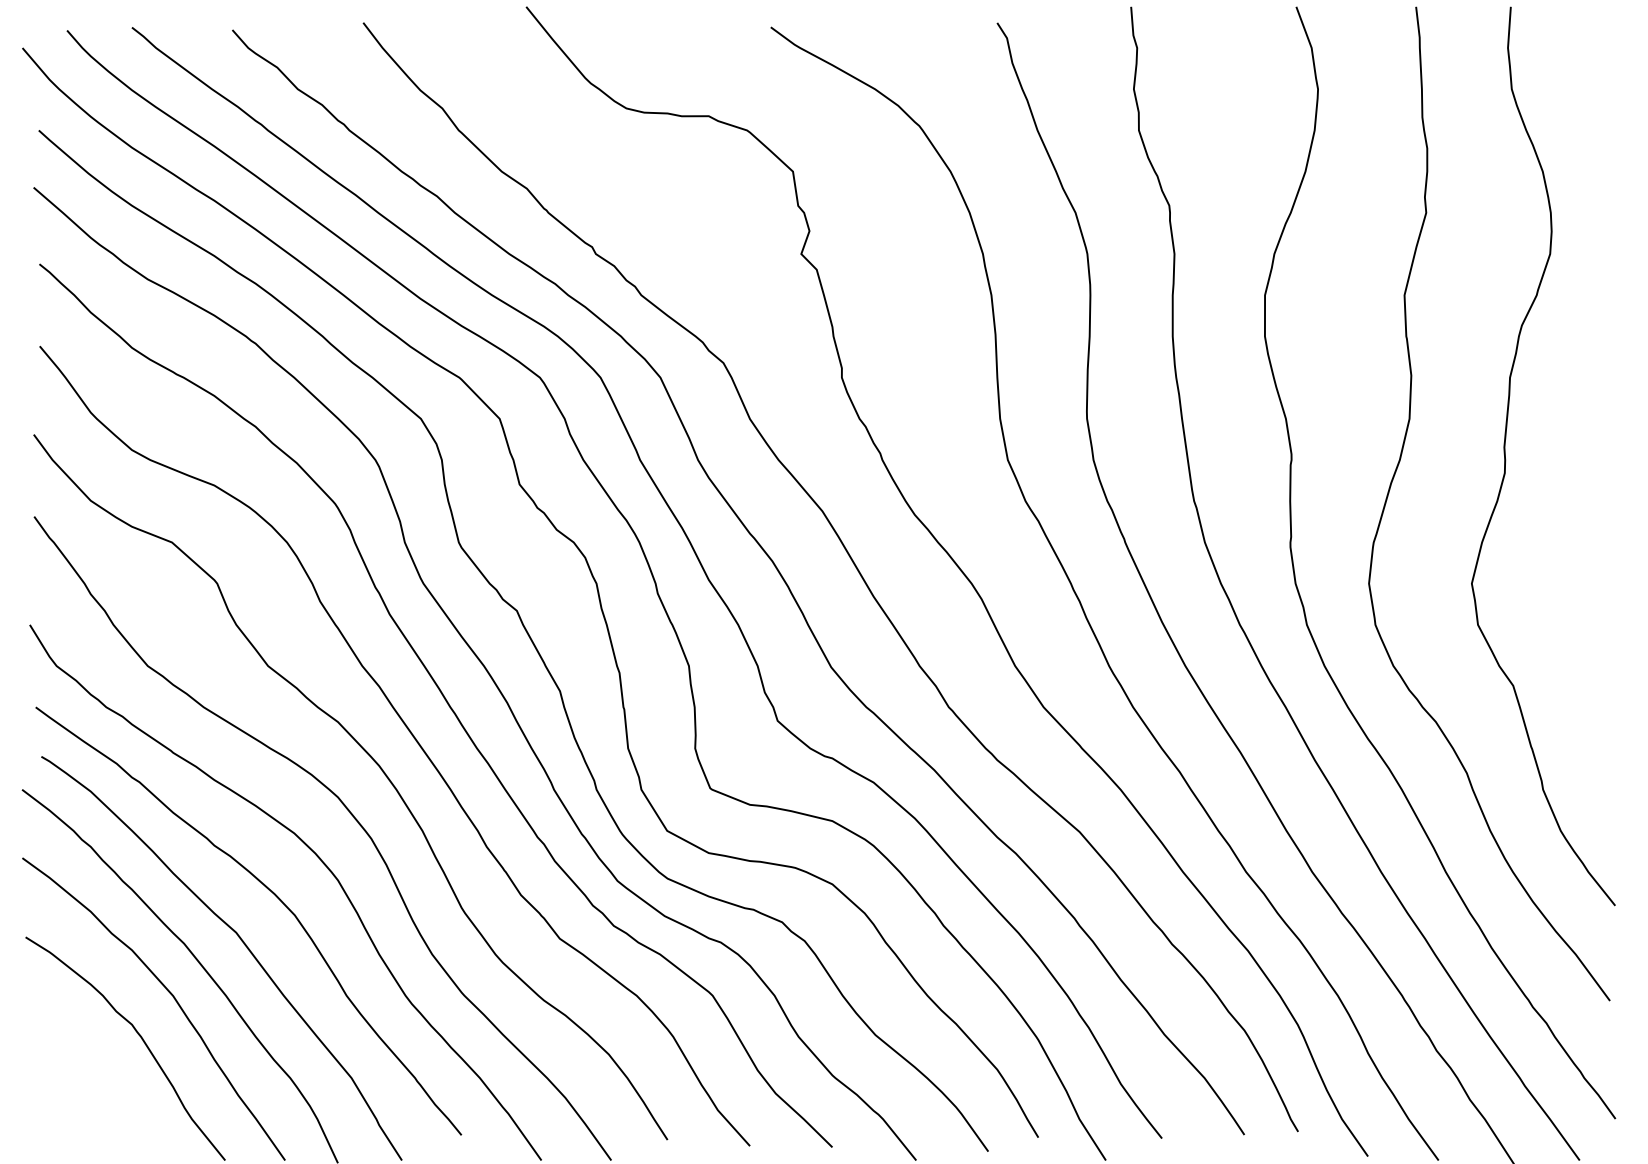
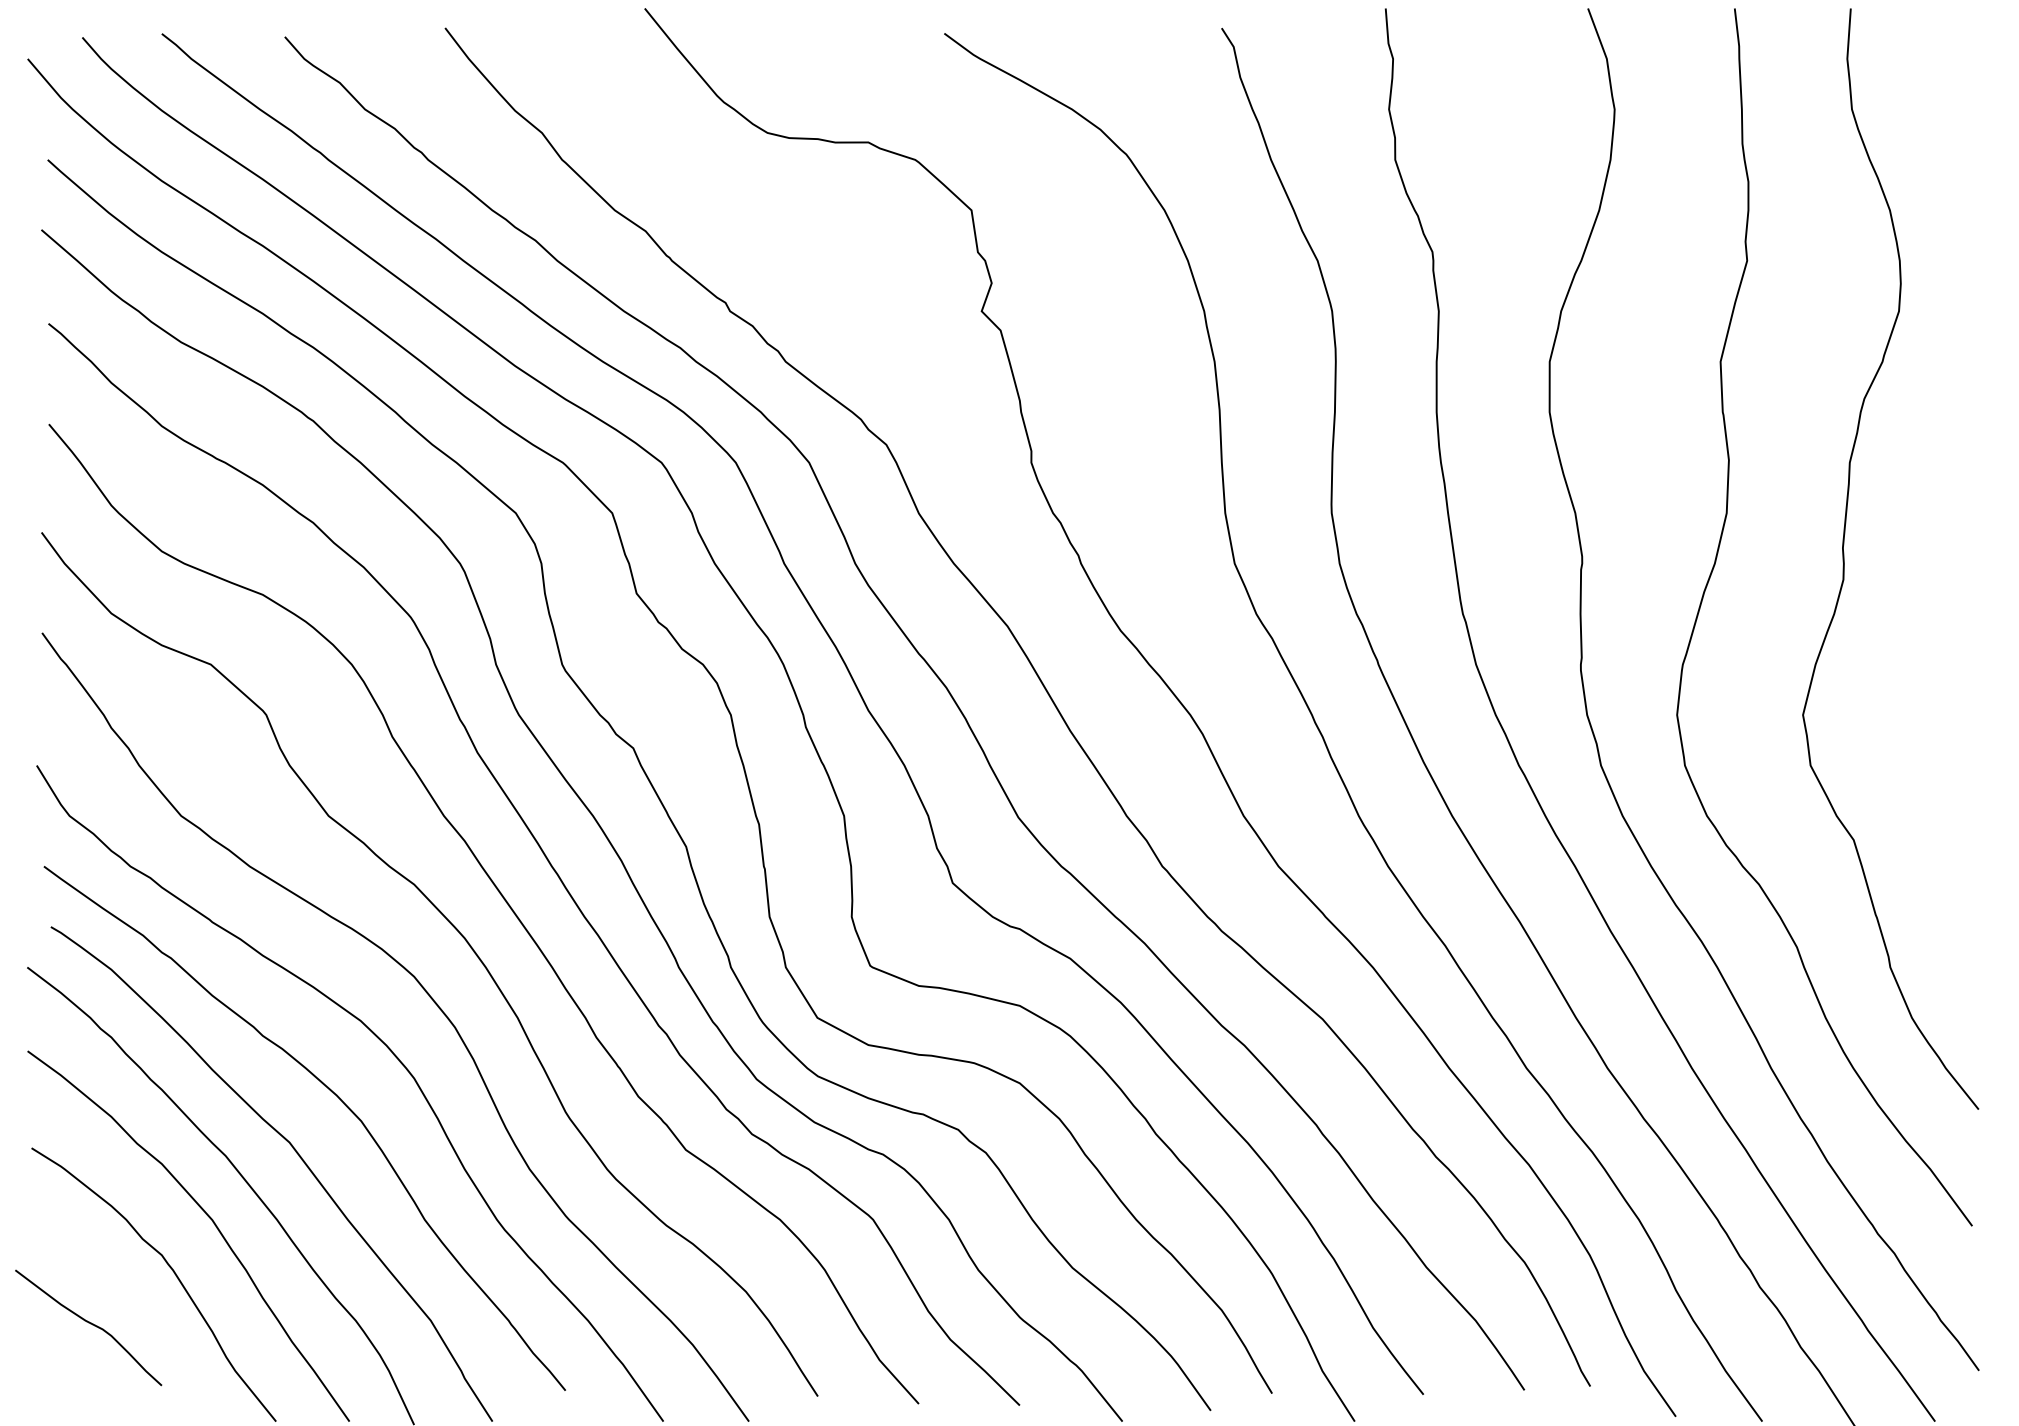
curve: (73, 1081) -> (90, 1324), added

